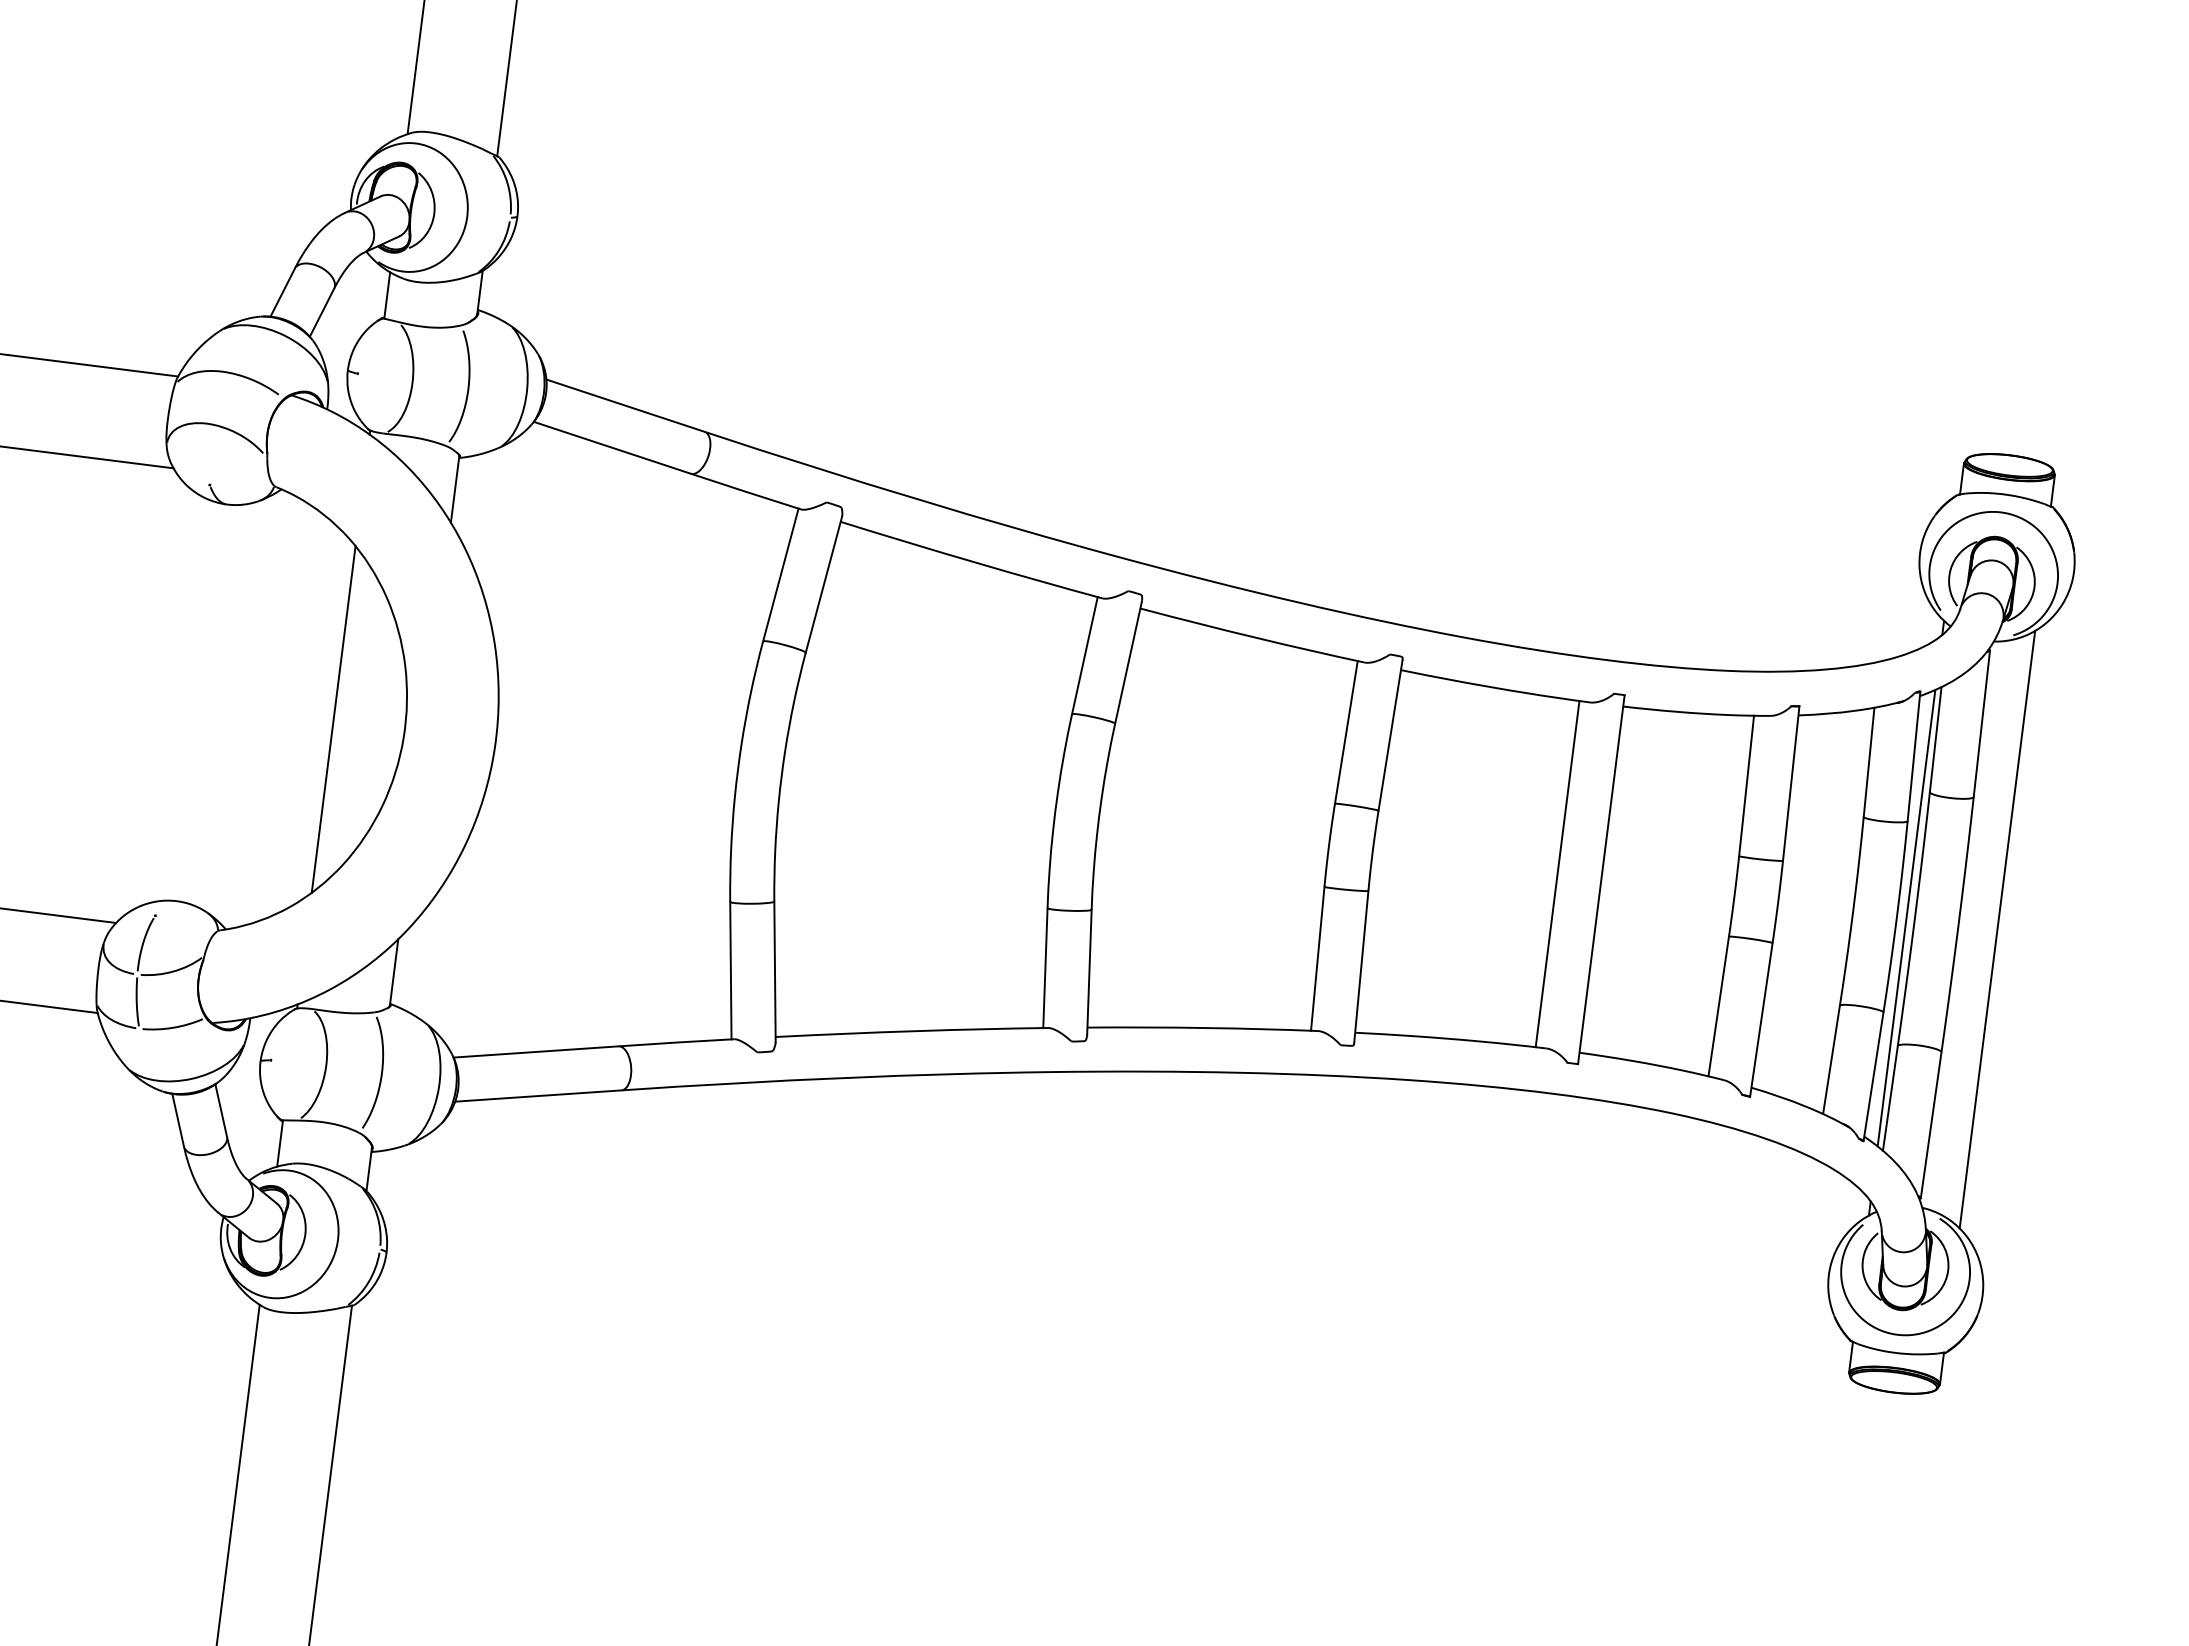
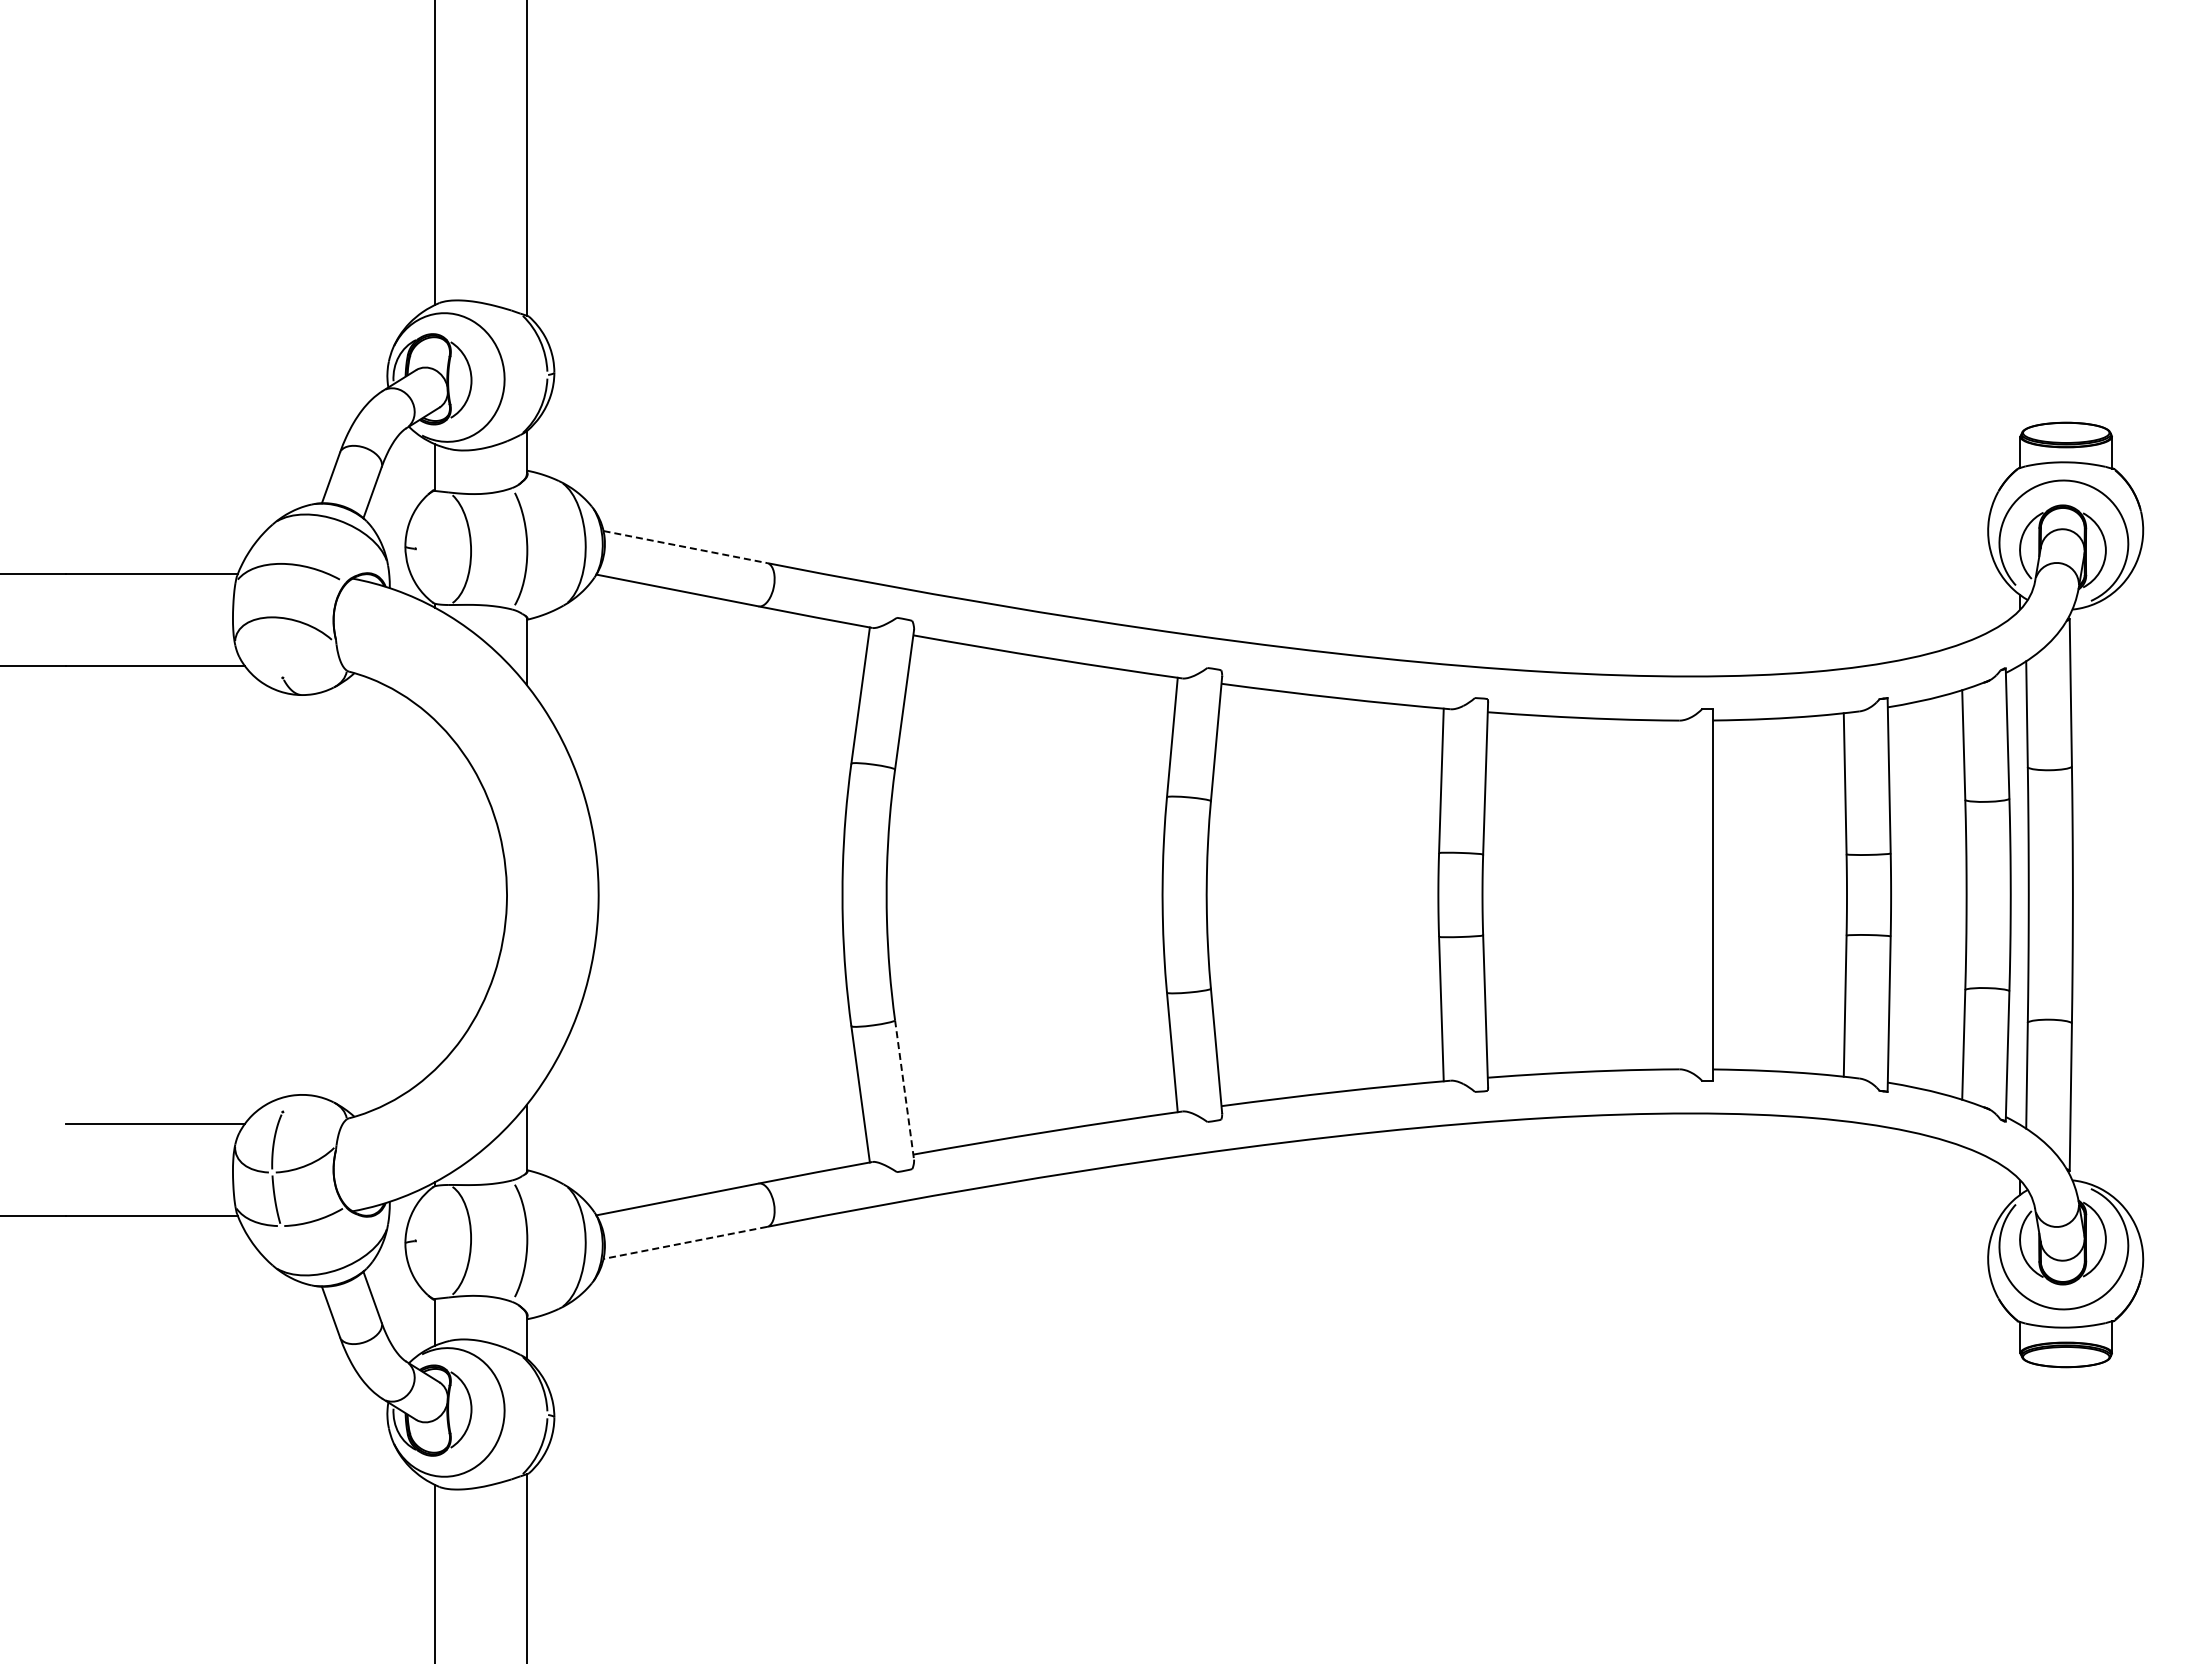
line: (625, 406) -> (685, 547), solid -> dashed
line: (334, 719) -> (435, 894), removed
line: (1557, 873) -> (1668, 894), removed
line: (1906, 917) -> (2020, 894), removed
line: (1997, 929) -> (2112, 894), removed
line: (774, 972) -> (904, 1090), solid -> dashed
line: (537, 1096) -> (684, 1243), solid -> dashed

